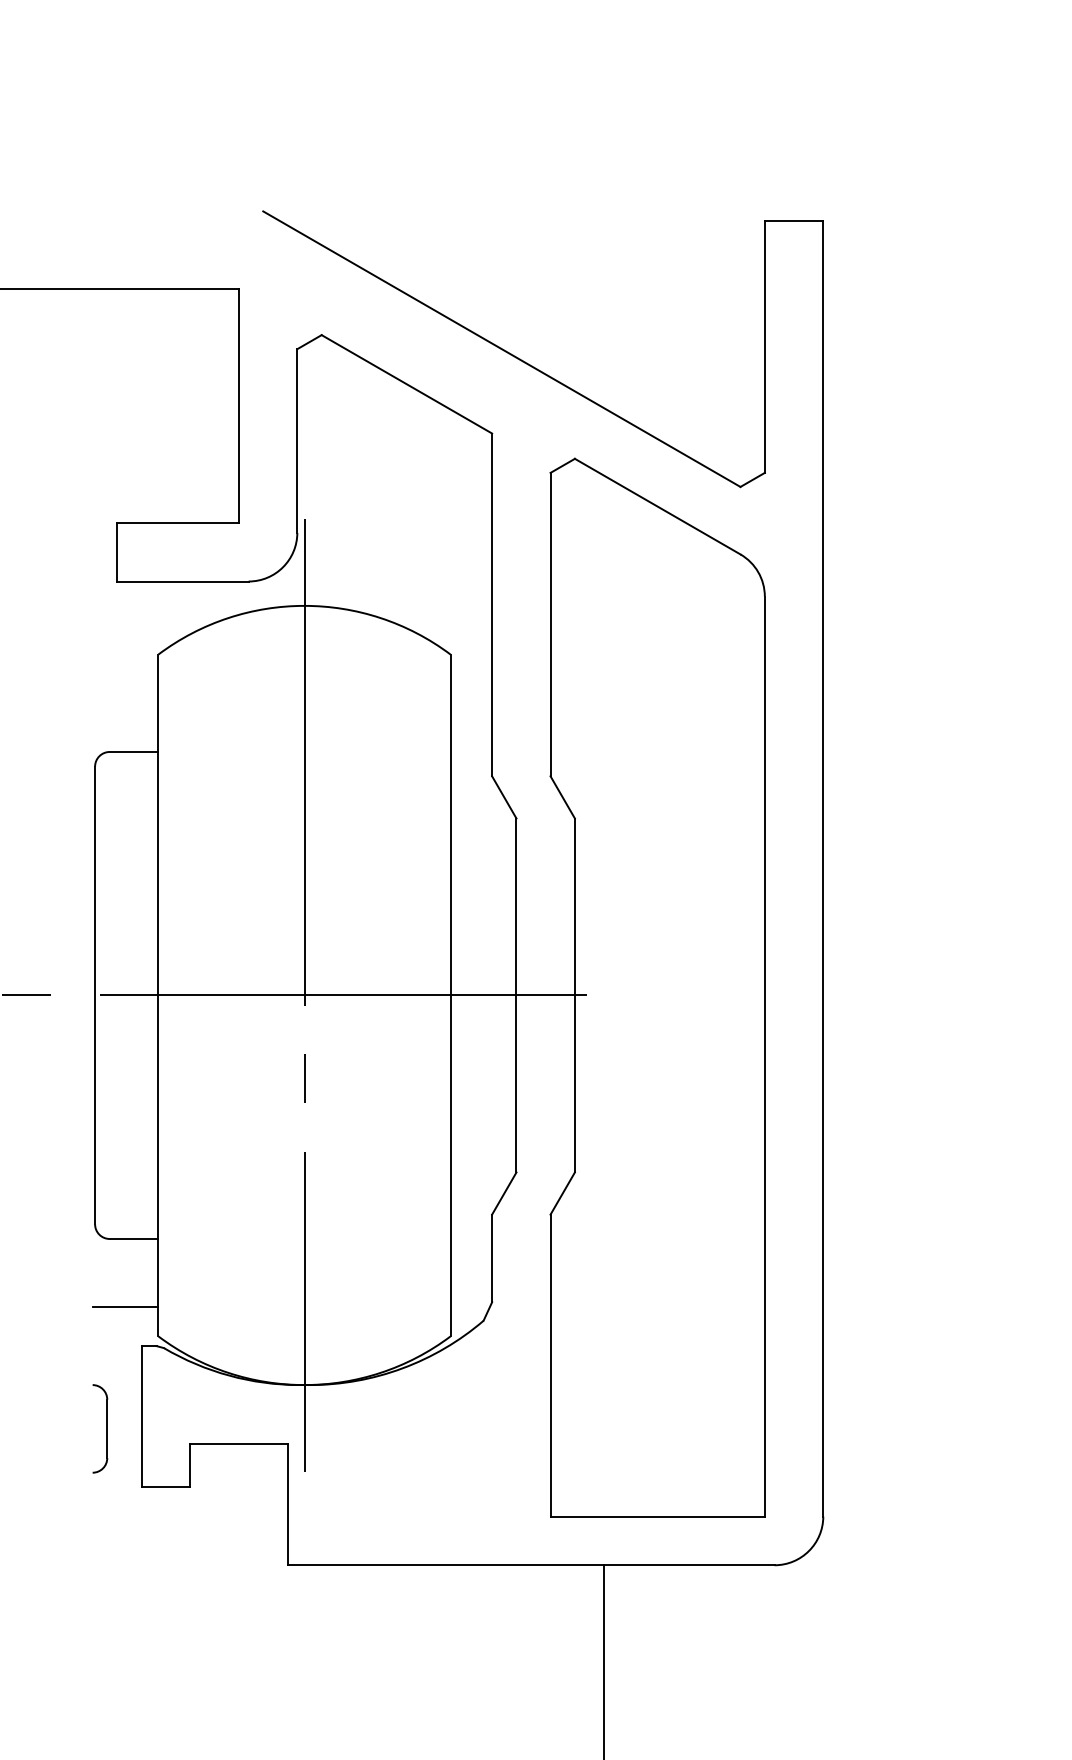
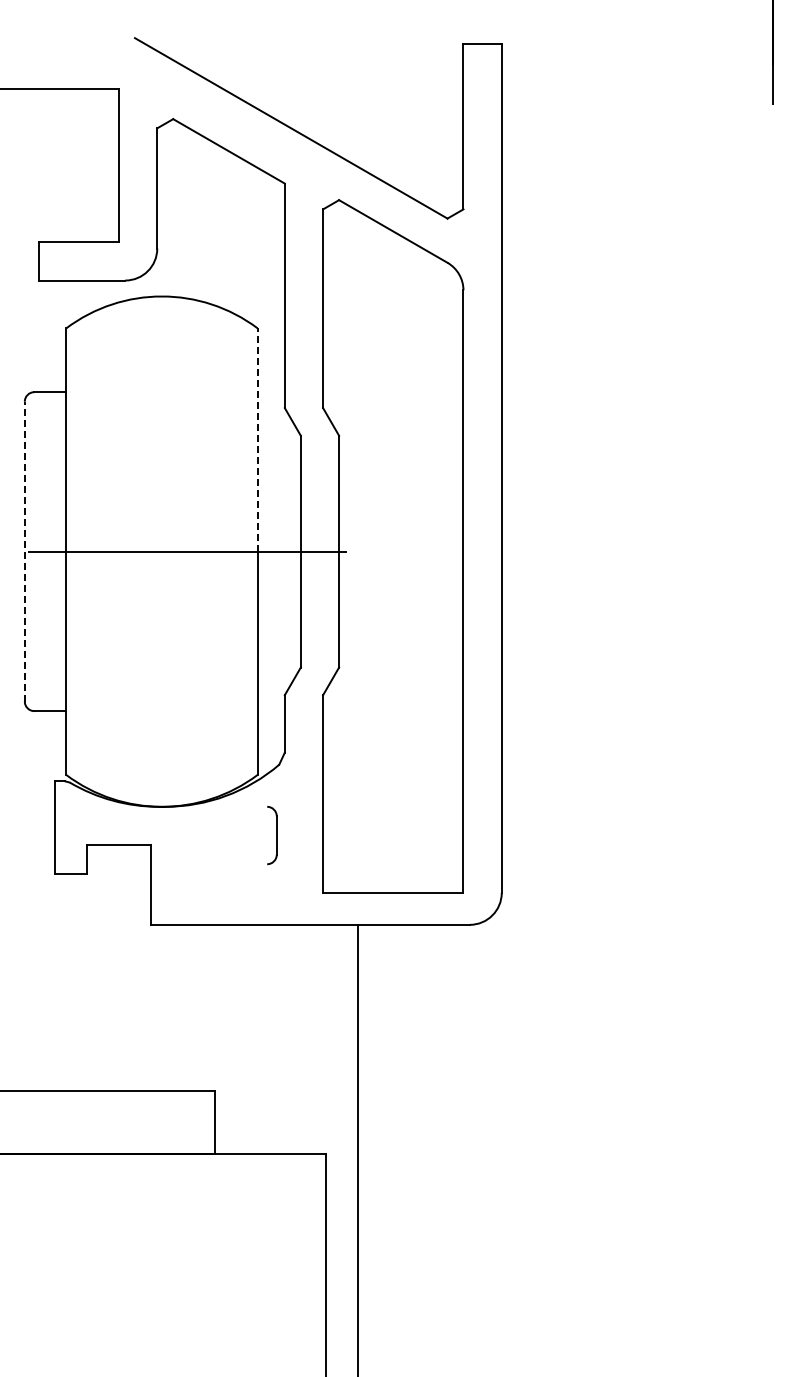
line: (450, 825) -> (257, 440), solid -> dashed
line: (94, 995) -> (24, 551), solid -> dashed
line: (303, 995) -> (161, 551), removed
line: (125, 1306) -> (44, 755), removed
part: (100, 1428) -> (272, 835), moved

